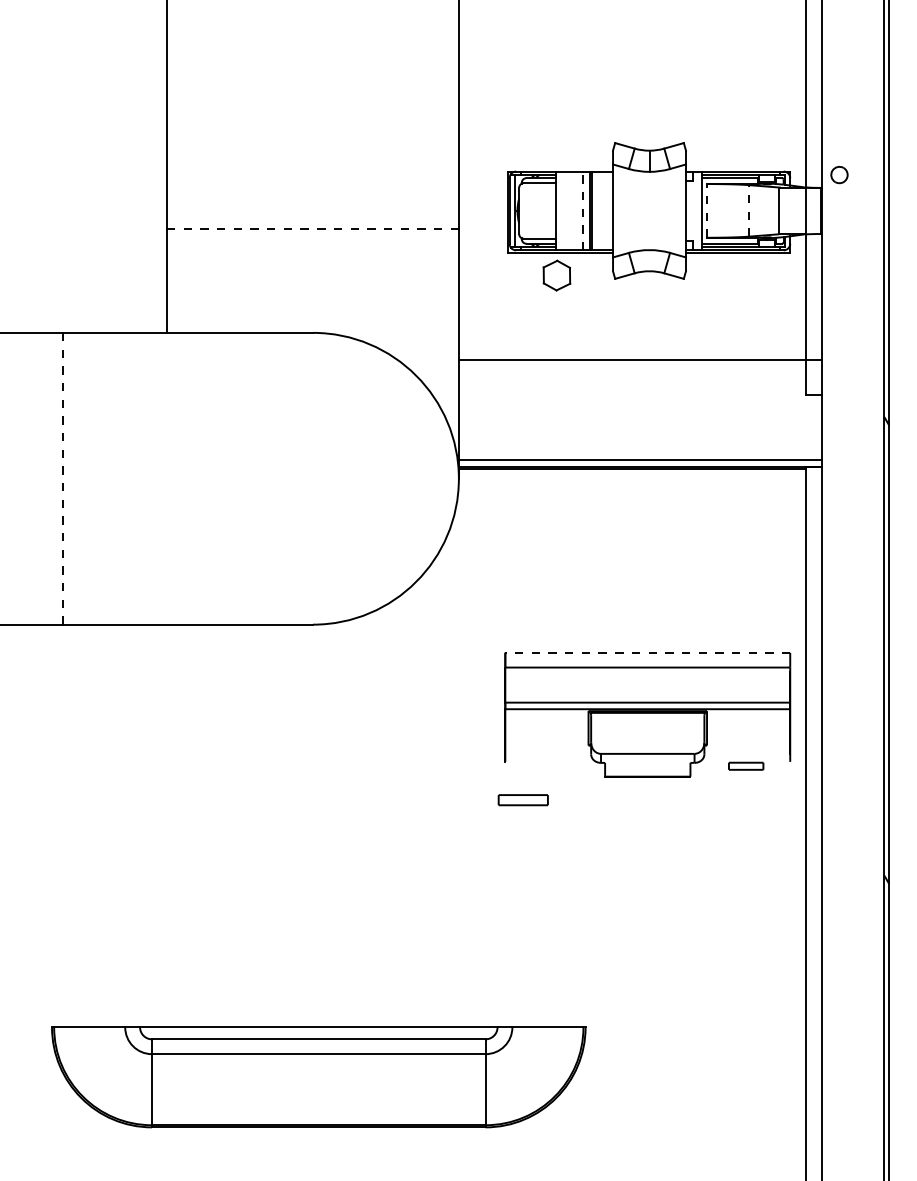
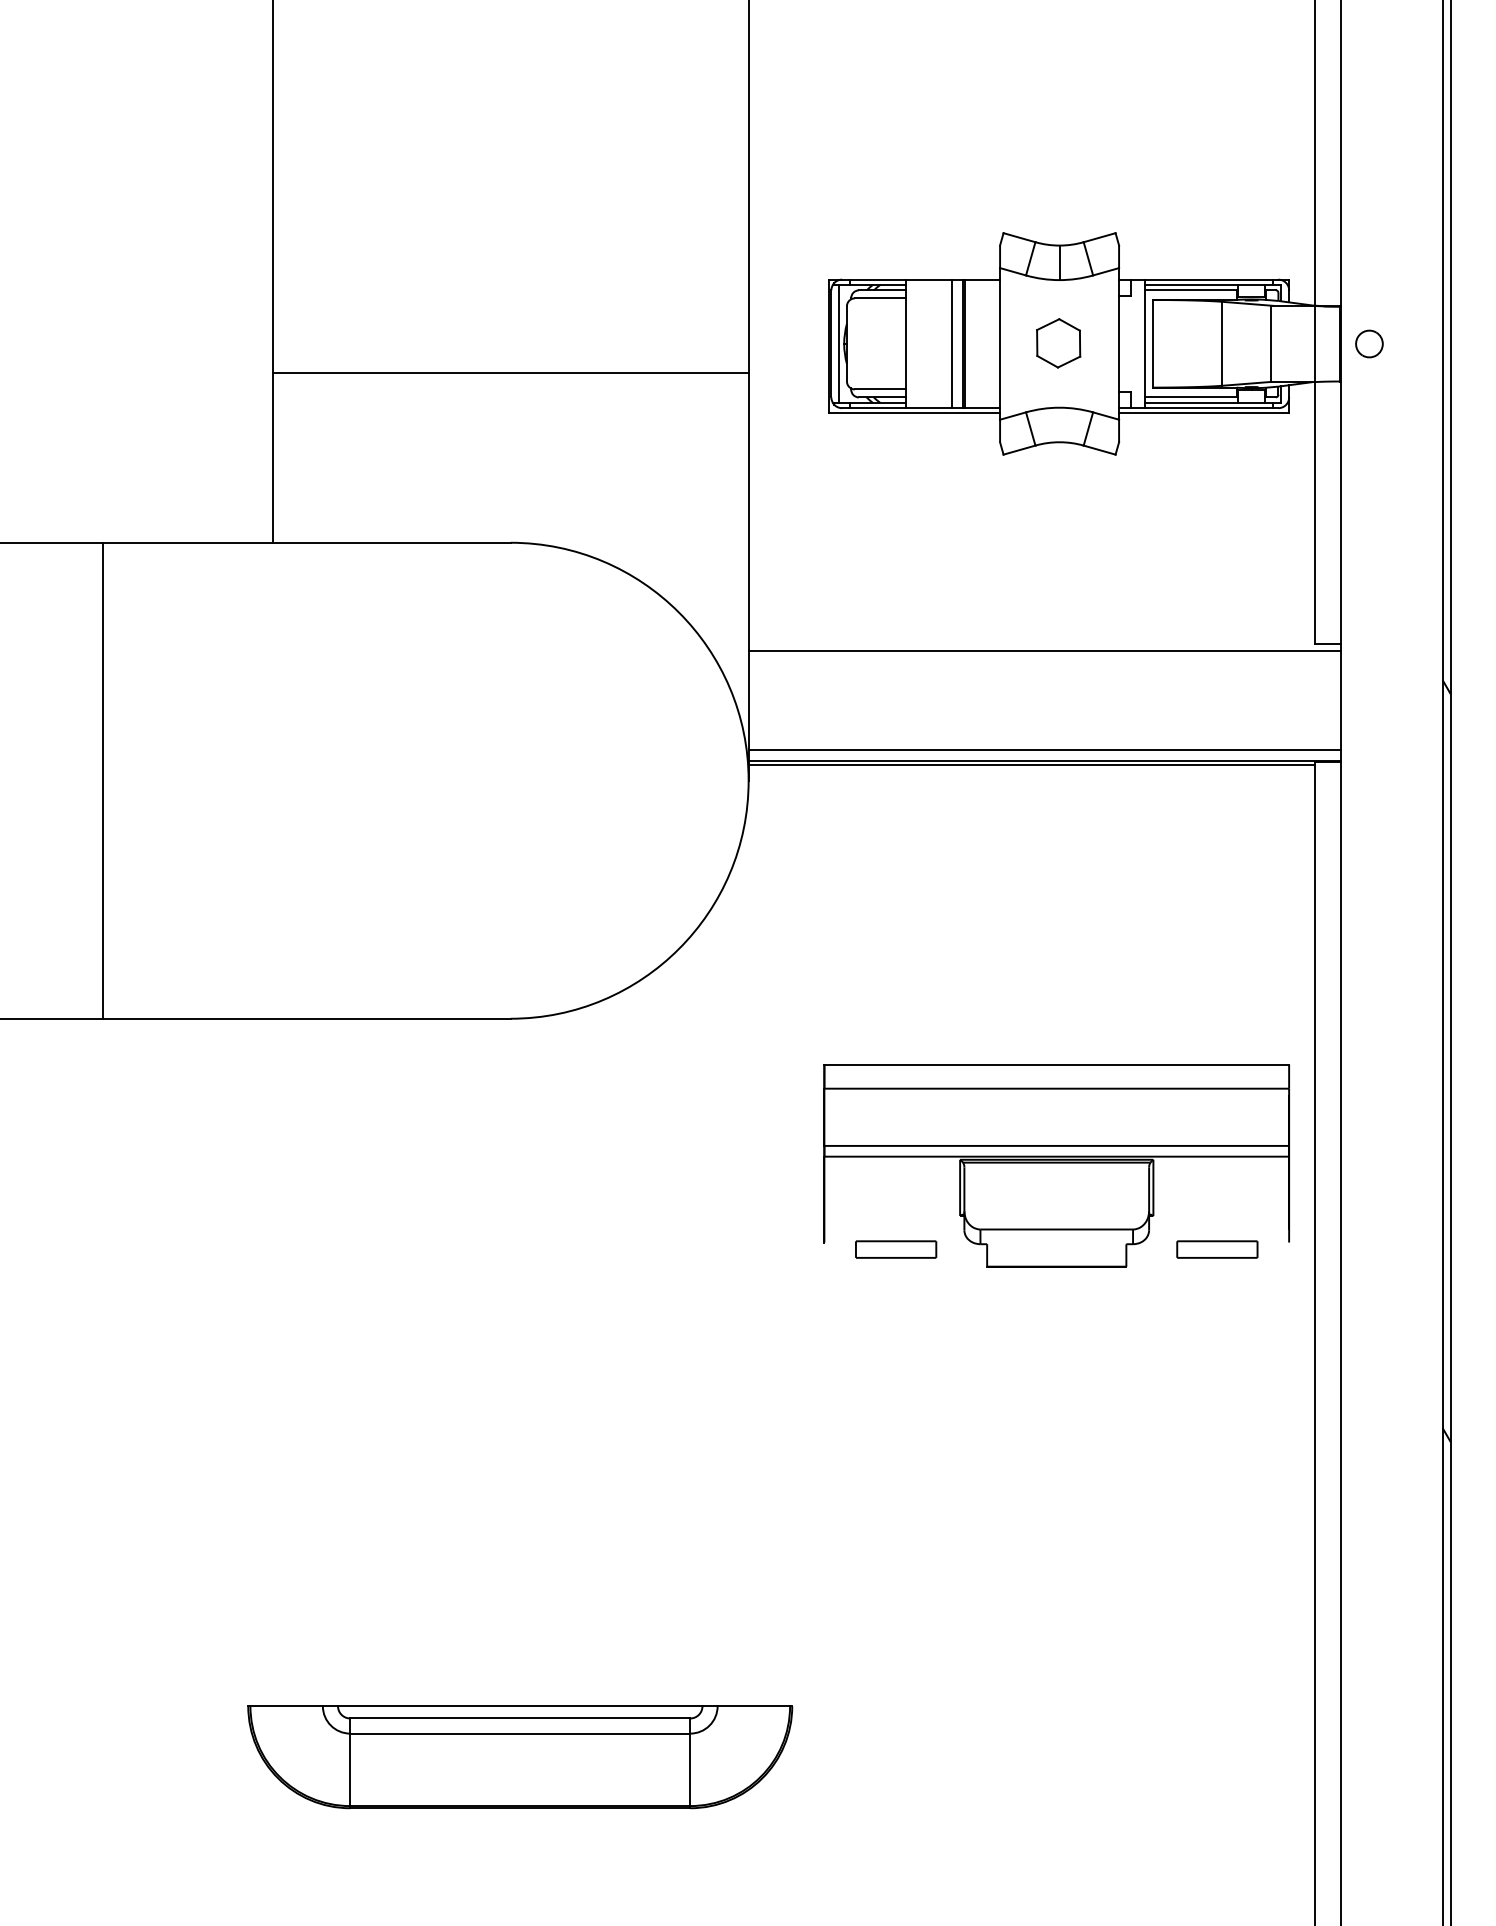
part: (839, 175) -> (1369, 344), moved
line: (583, 210) -> (951, 343), dashed -> solid
line: (706, 210) -> (1152, 343), dashed -> solid
line: (749, 210) -> (1222, 343), dashed -> solid
line: (312, 228) -> (509, 372), dashed -> solid
part: (556, 275) -> (1057, 343), moved
line: (640, 359) -> (1044, 649), moved
line: (62, 478) -> (102, 780), dashed -> solid
line: (647, 652) -> (1056, 1064), dashed -> solid
part: (745, 766) -> (1216, 1250), size x1.43
part: (522, 800) -> (894, 1250), moved
part: (318, 1077) -> (519, 1757), size x0.62

